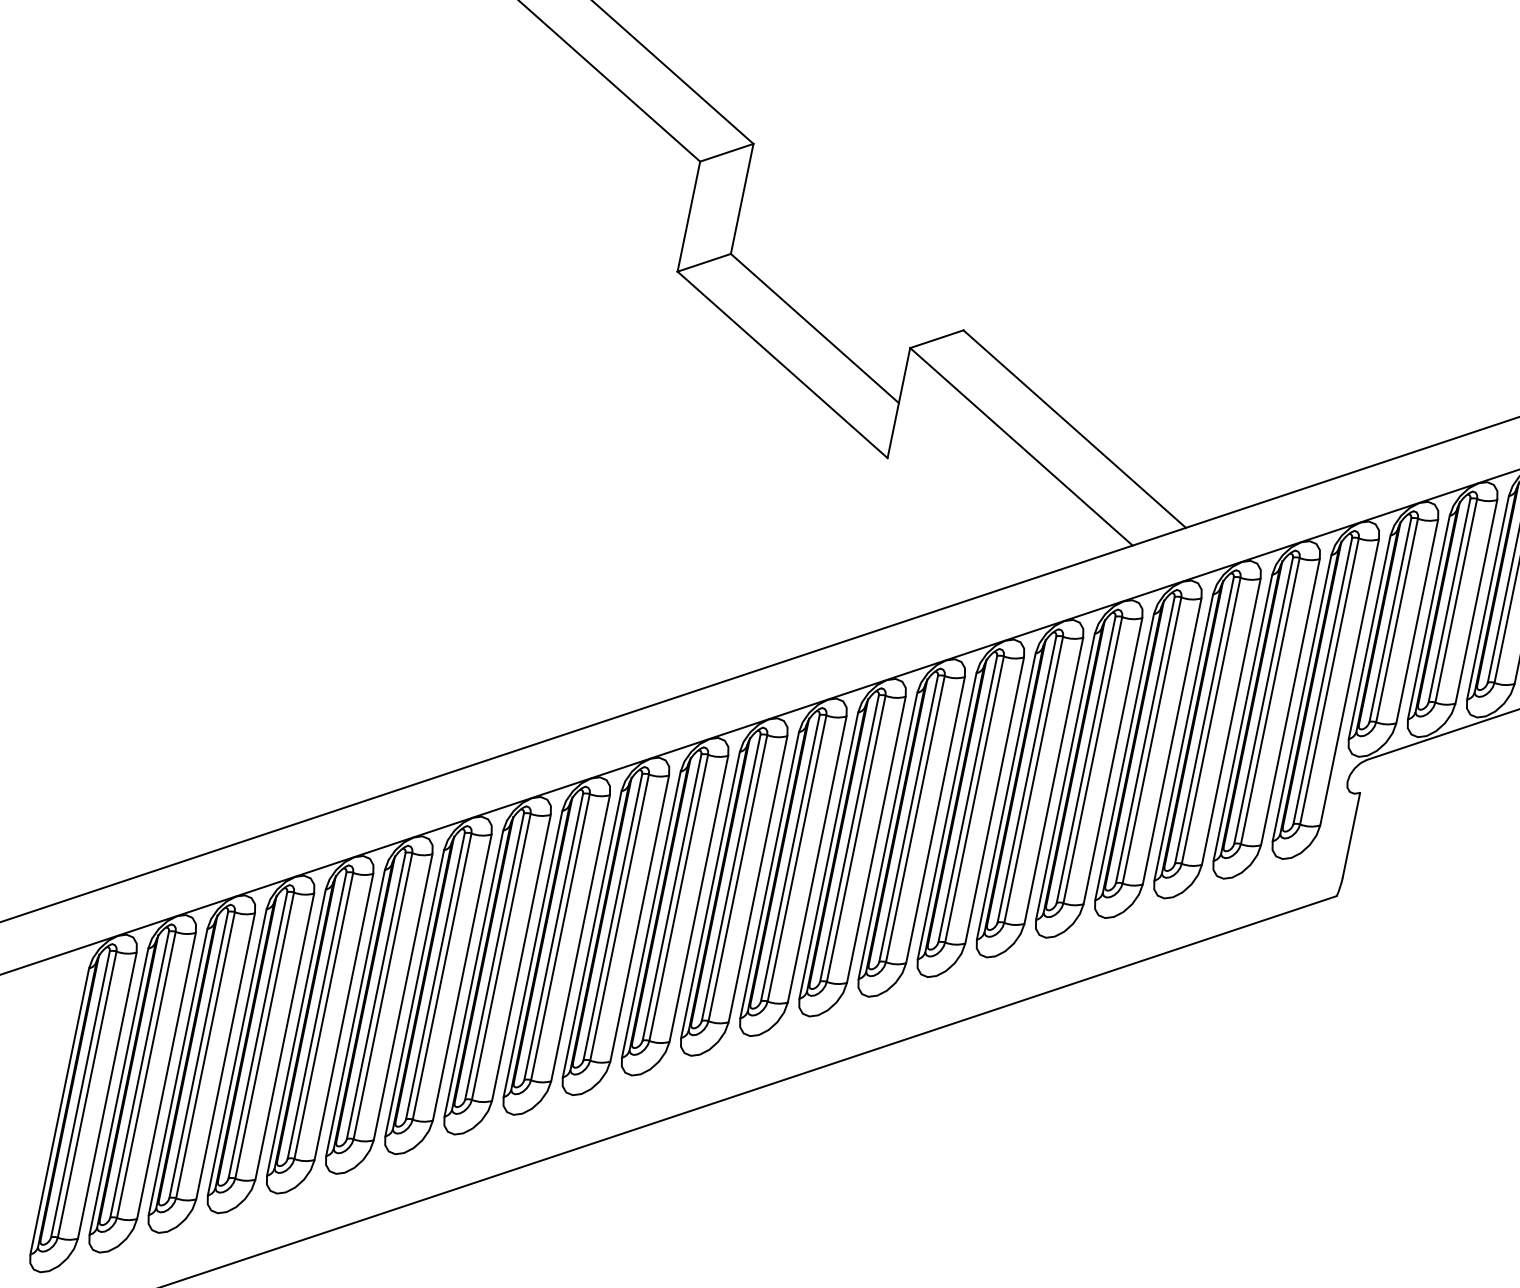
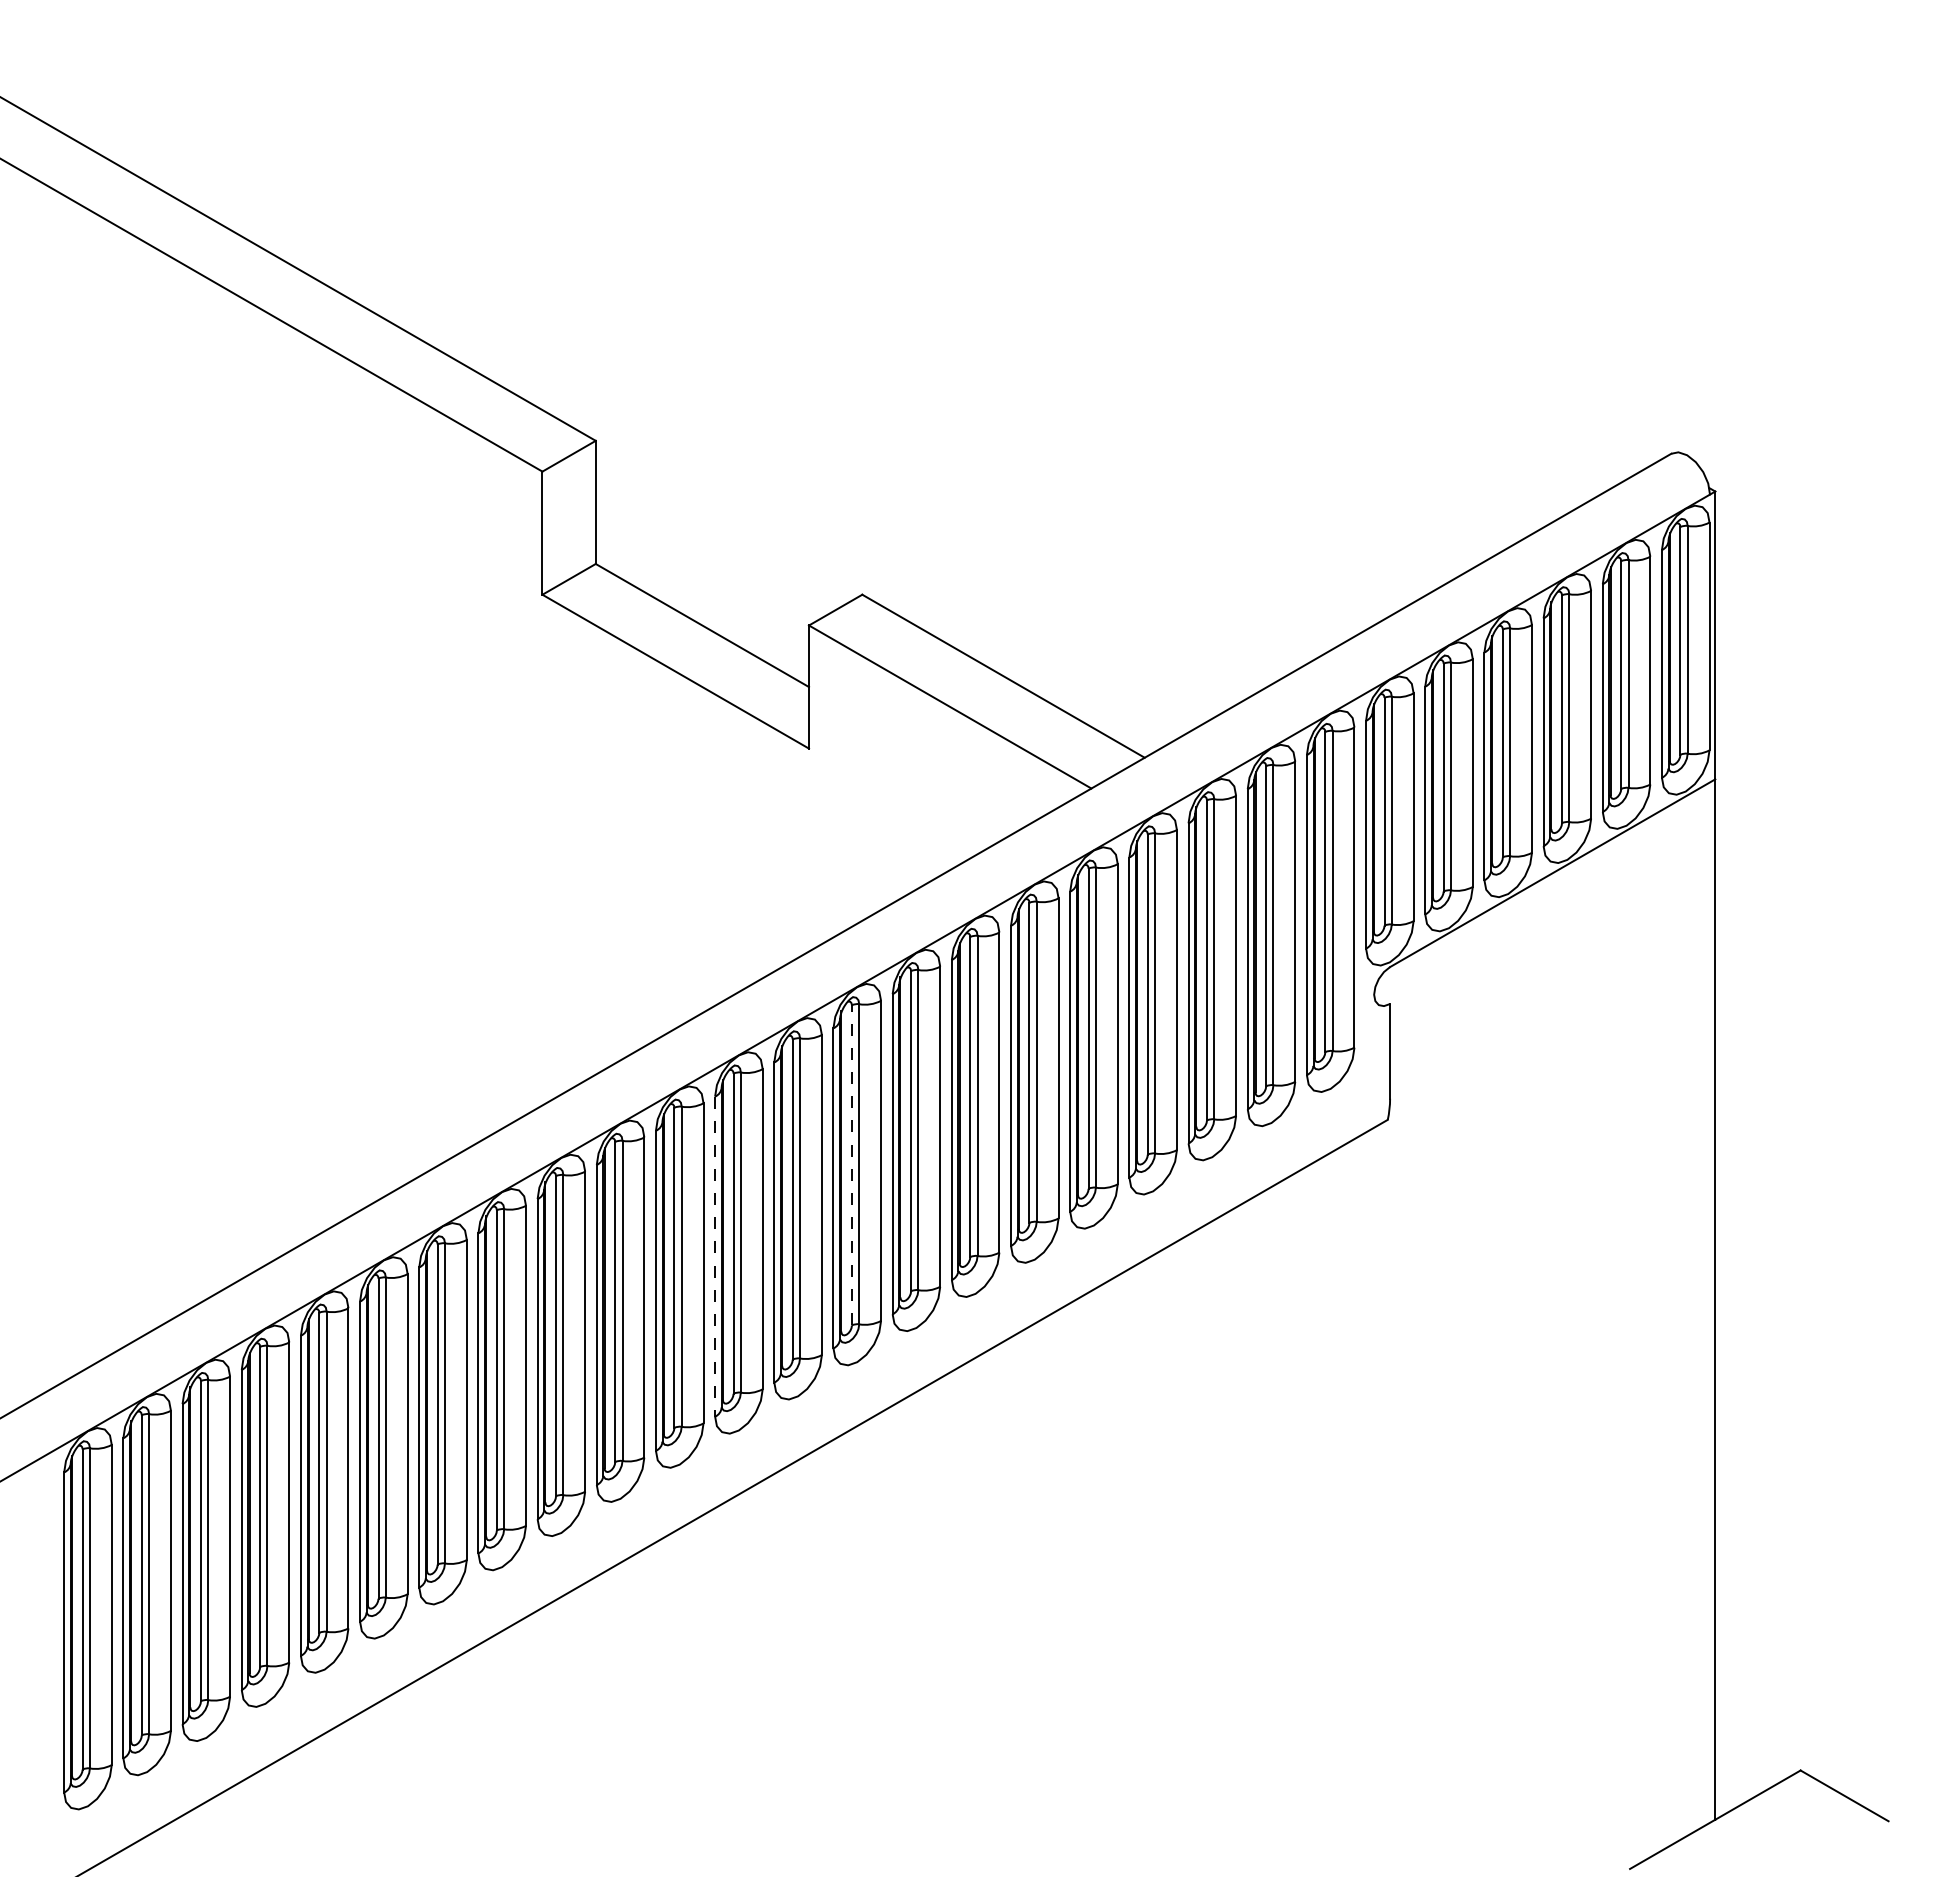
line: (849, 837) -> (851, 1164), solid -> dashed
line: (710, 895) -> (715, 1257), solid -> dashed

